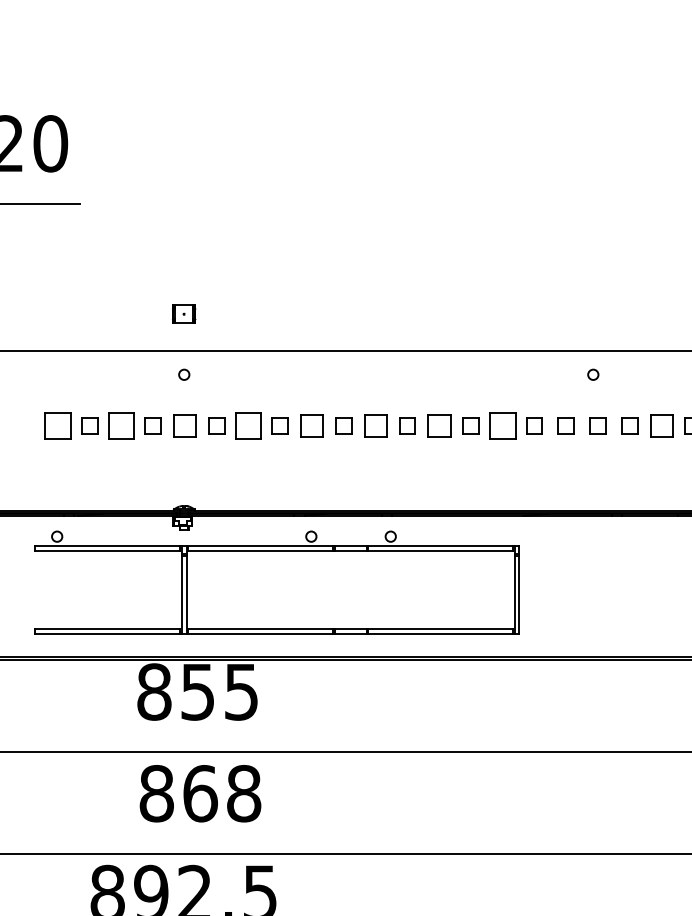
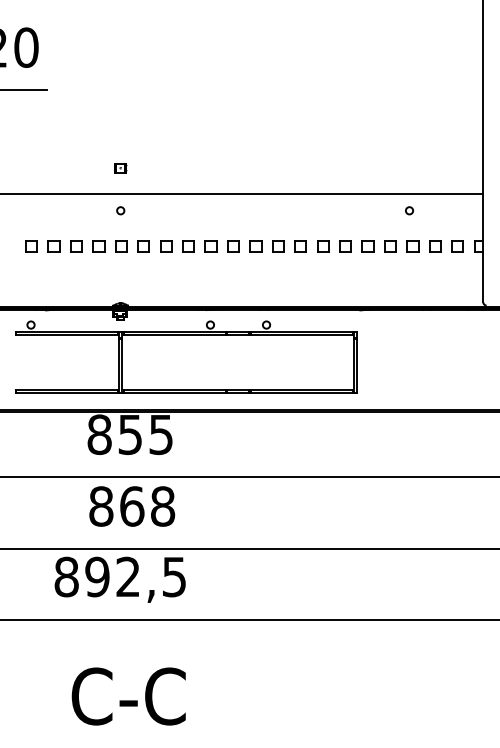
part: (183, 314) -> (120, 168), size x0.71
part: (57, 425) -> (31, 246), size x0.62
part: (121, 425) -> (76, 246), size x0.62
part: (185, 425) -> (121, 246), size x0.71
part: (249, 425) -> (166, 246), size x0.62
part: (311, 425) -> (210, 246), size x0.71
part: (375, 425) -> (255, 246), size x0.71
part: (438, 425) -> (300, 246), size x0.71
part: (502, 425) -> (345, 246), size x0.62
part: (661, 425) -> (457, 246), size x0.71

